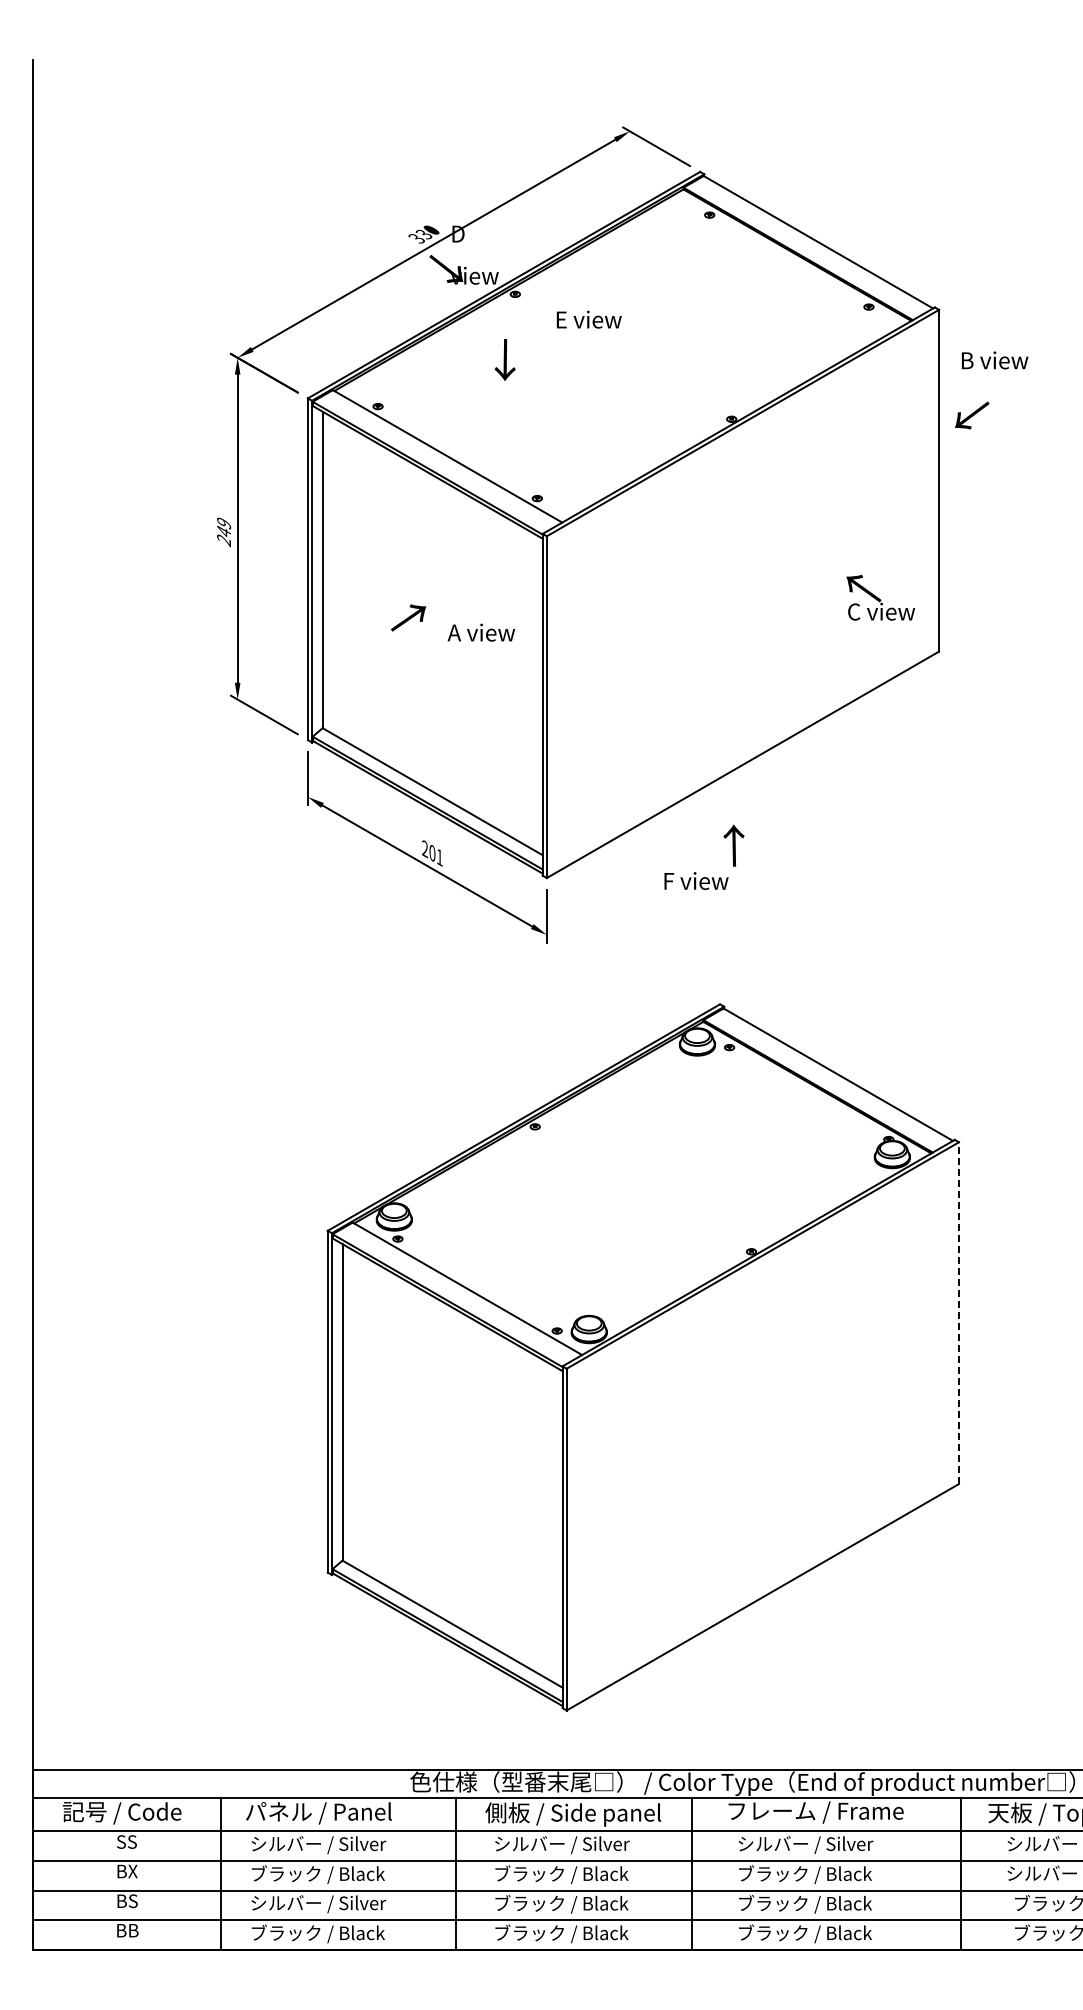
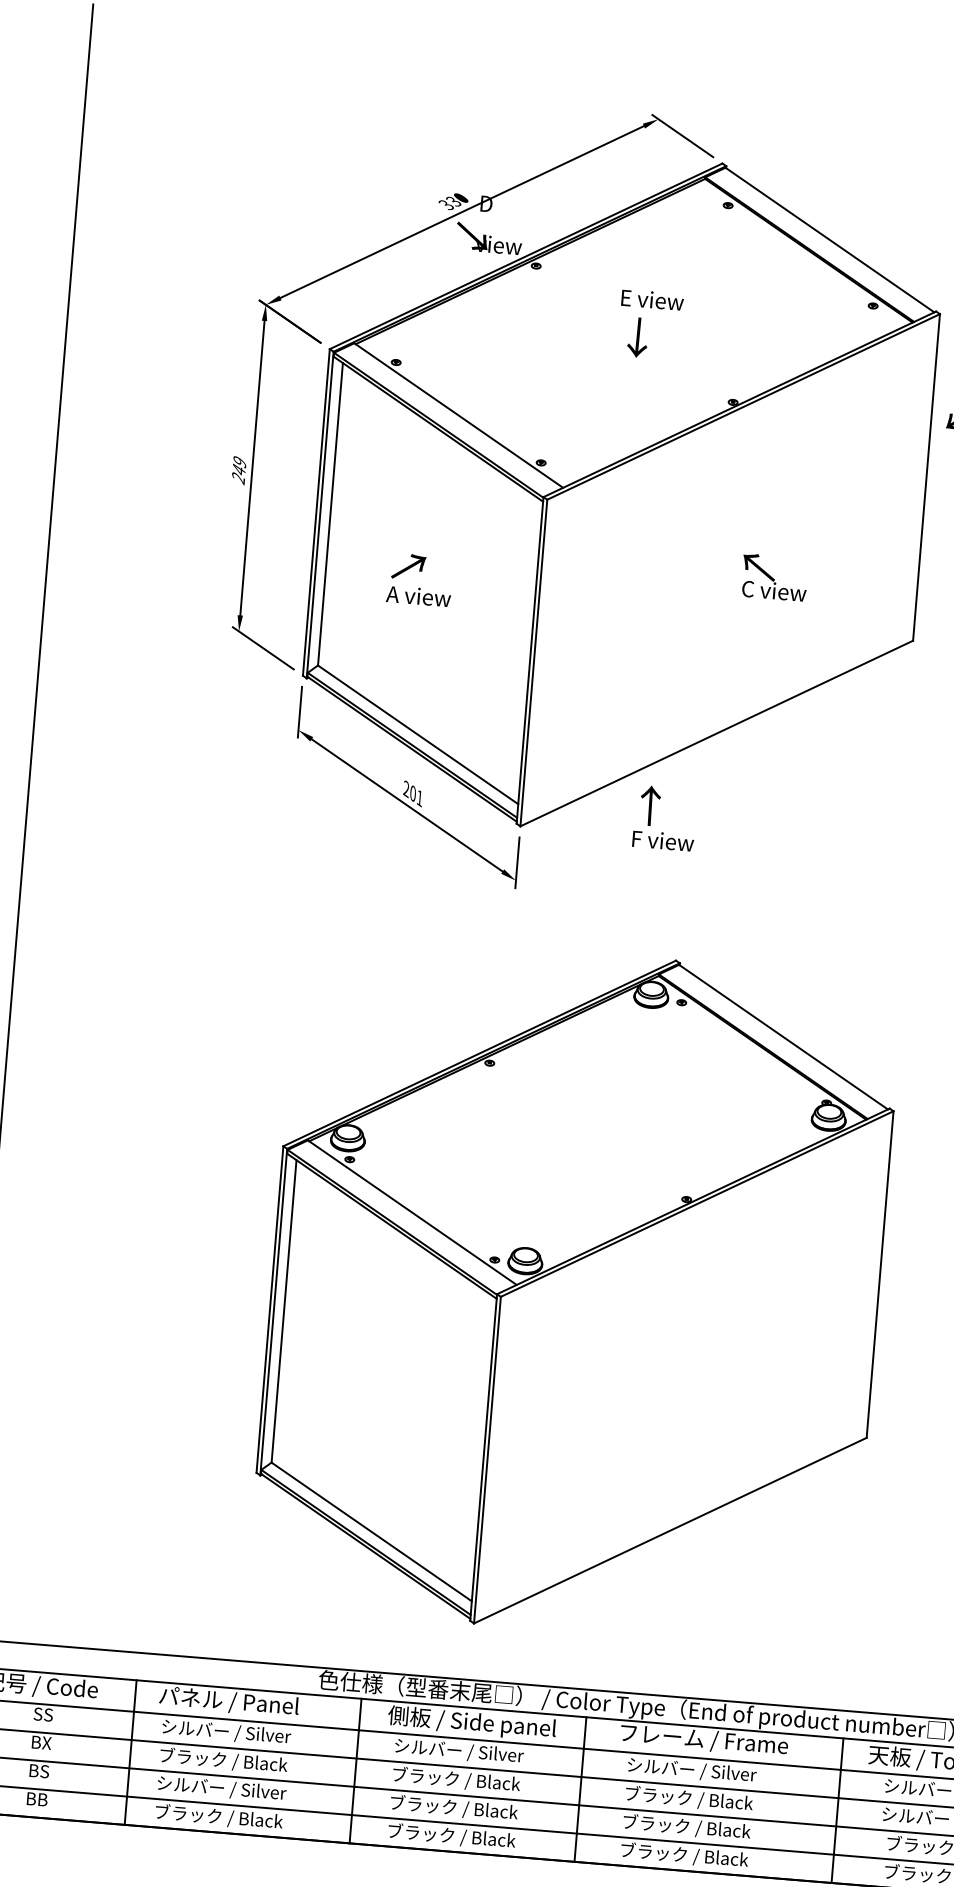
text: (588, 319) -> (651, 299), moved
text: (504, 359) -> (637, 337), moved
text: (880, 597) -> (774, 577), moved
text: (481, 632) -> (418, 596), moved
text: (733, 845) -> (649, 805), moved
line: (958, 1313) -> (879, 1274), dashed -> solid

